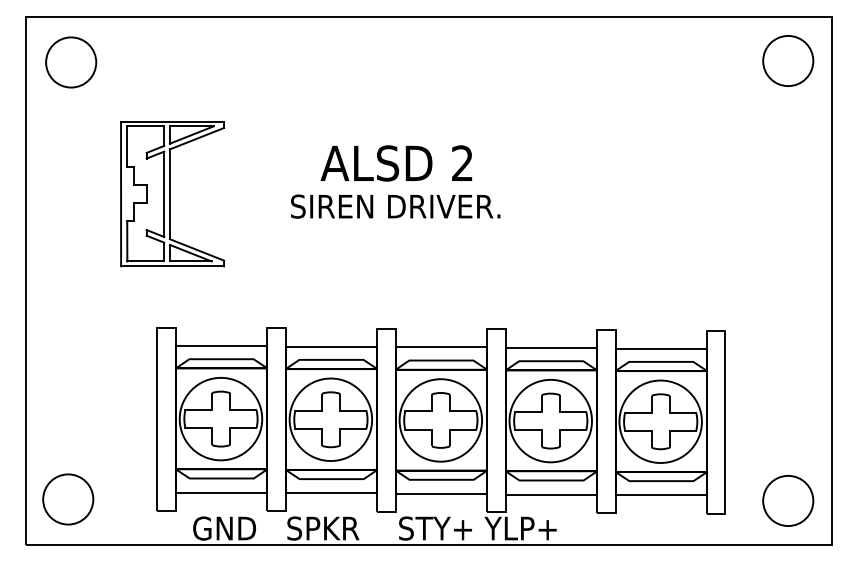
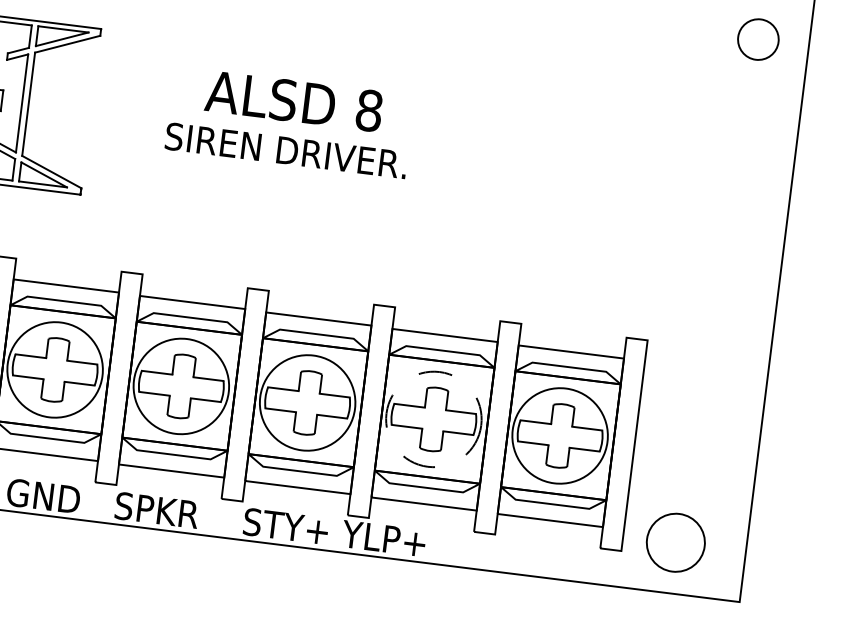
circle: (788, 60) -> (758, 39), size x0.7
text: (462, 163) -> (369, 110), 2 -> 8
circle: (550, 420) -> (433, 418), solid -> dashed
circle: (788, 500) -> (676, 542), moved

